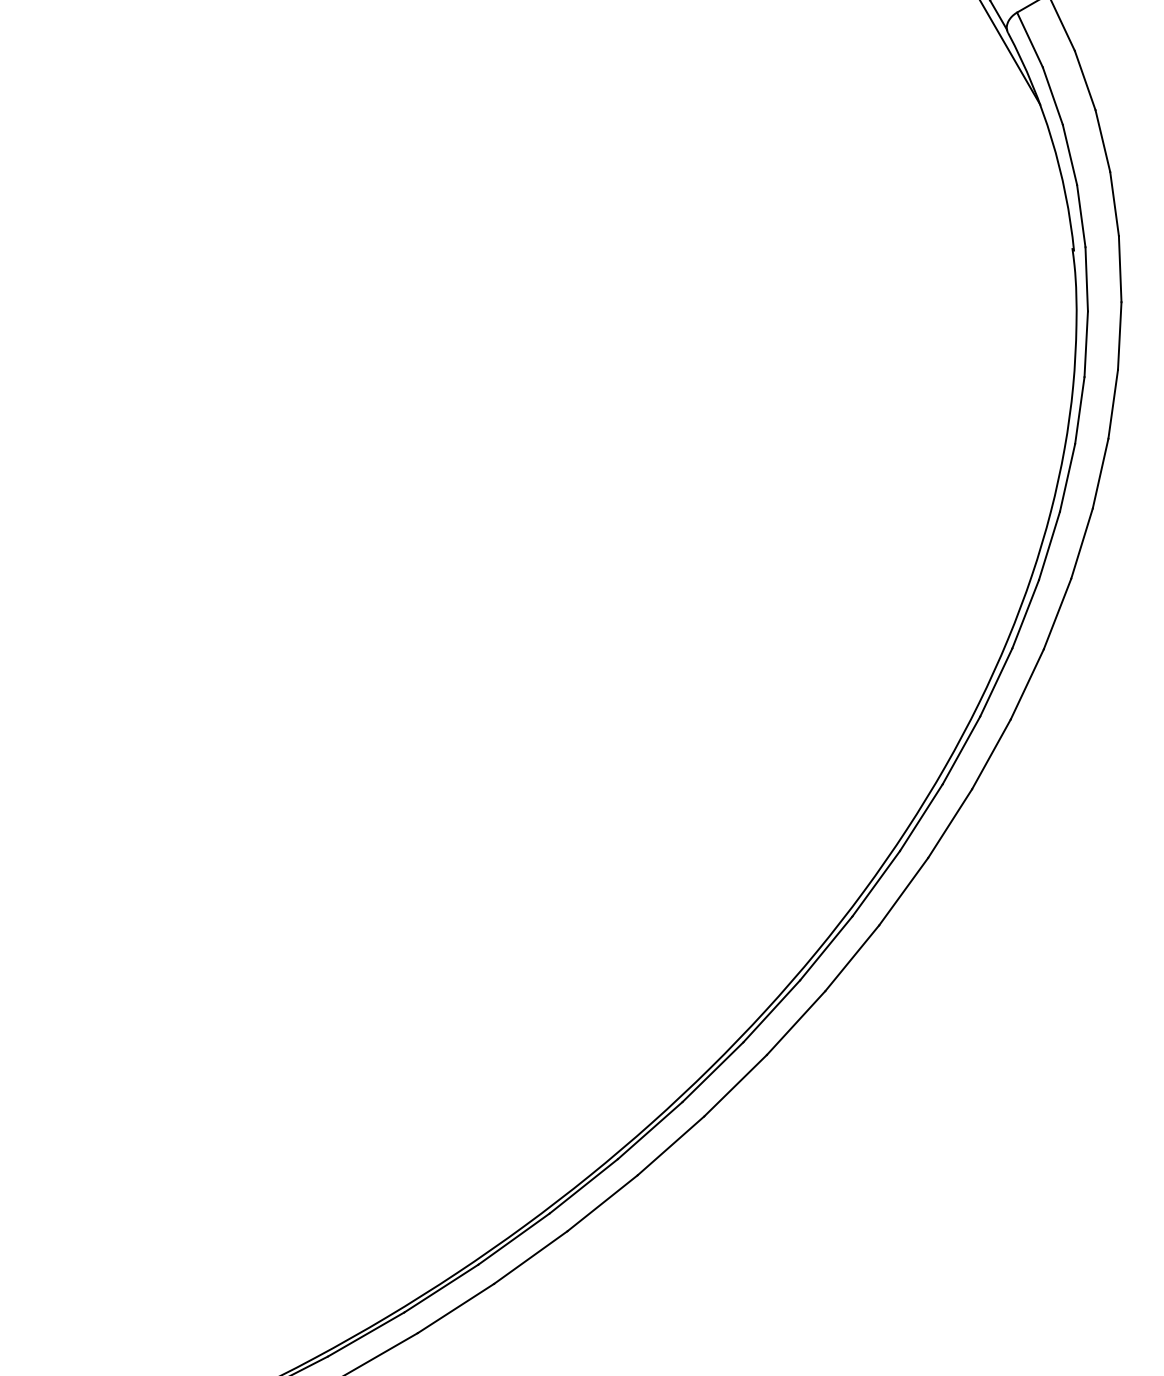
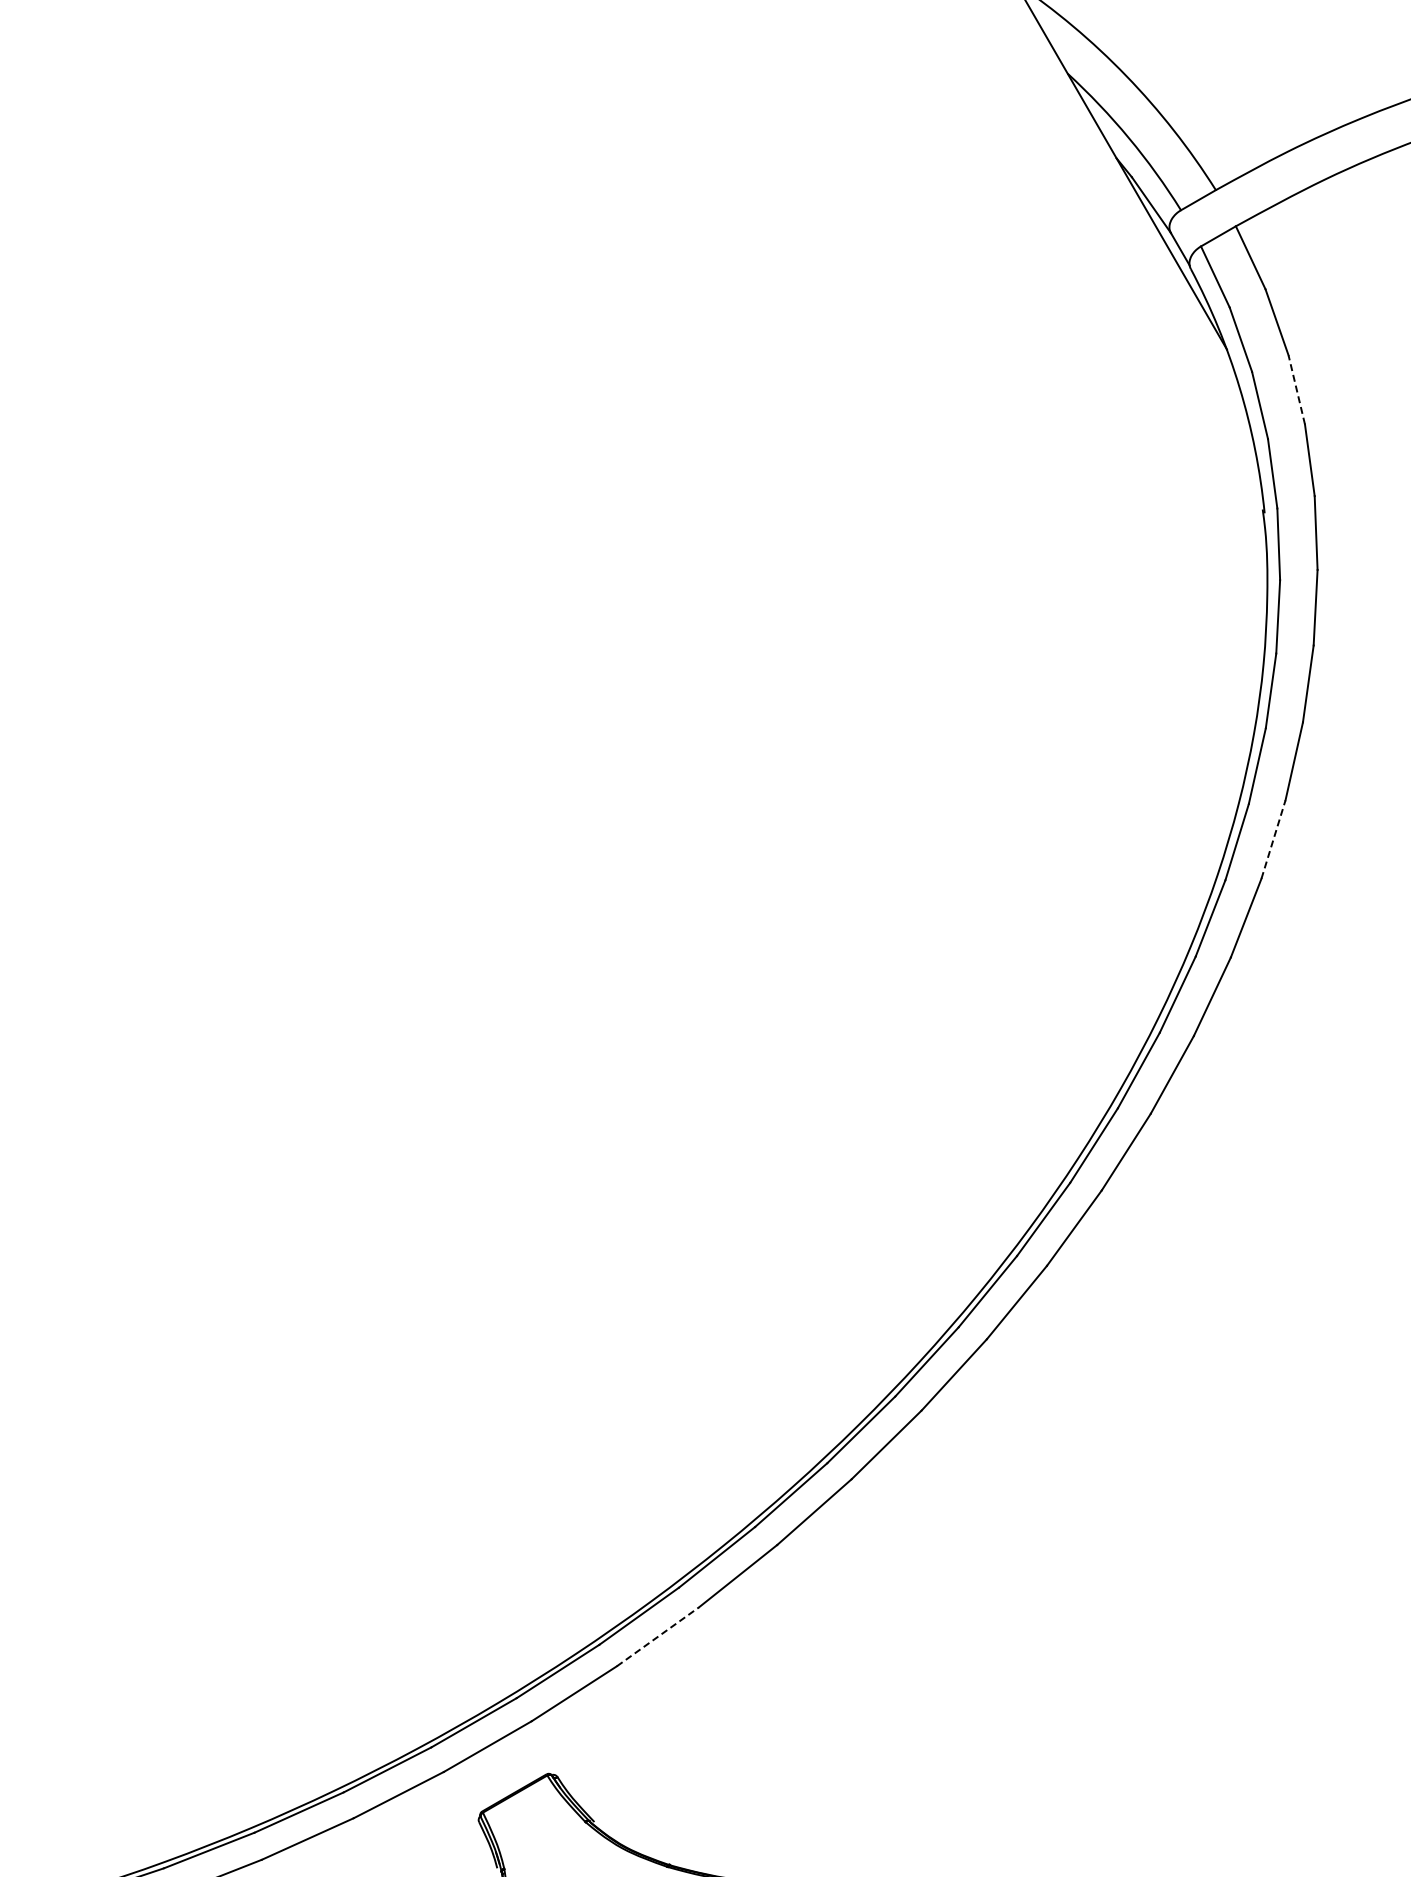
line: (1102, 141) -> (1296, 390), solid -> dashed
line: (1082, 543) -> (1273, 839), solid -> dashed
line: (531, 1257) -> (658, 1636), solid -> dashed

